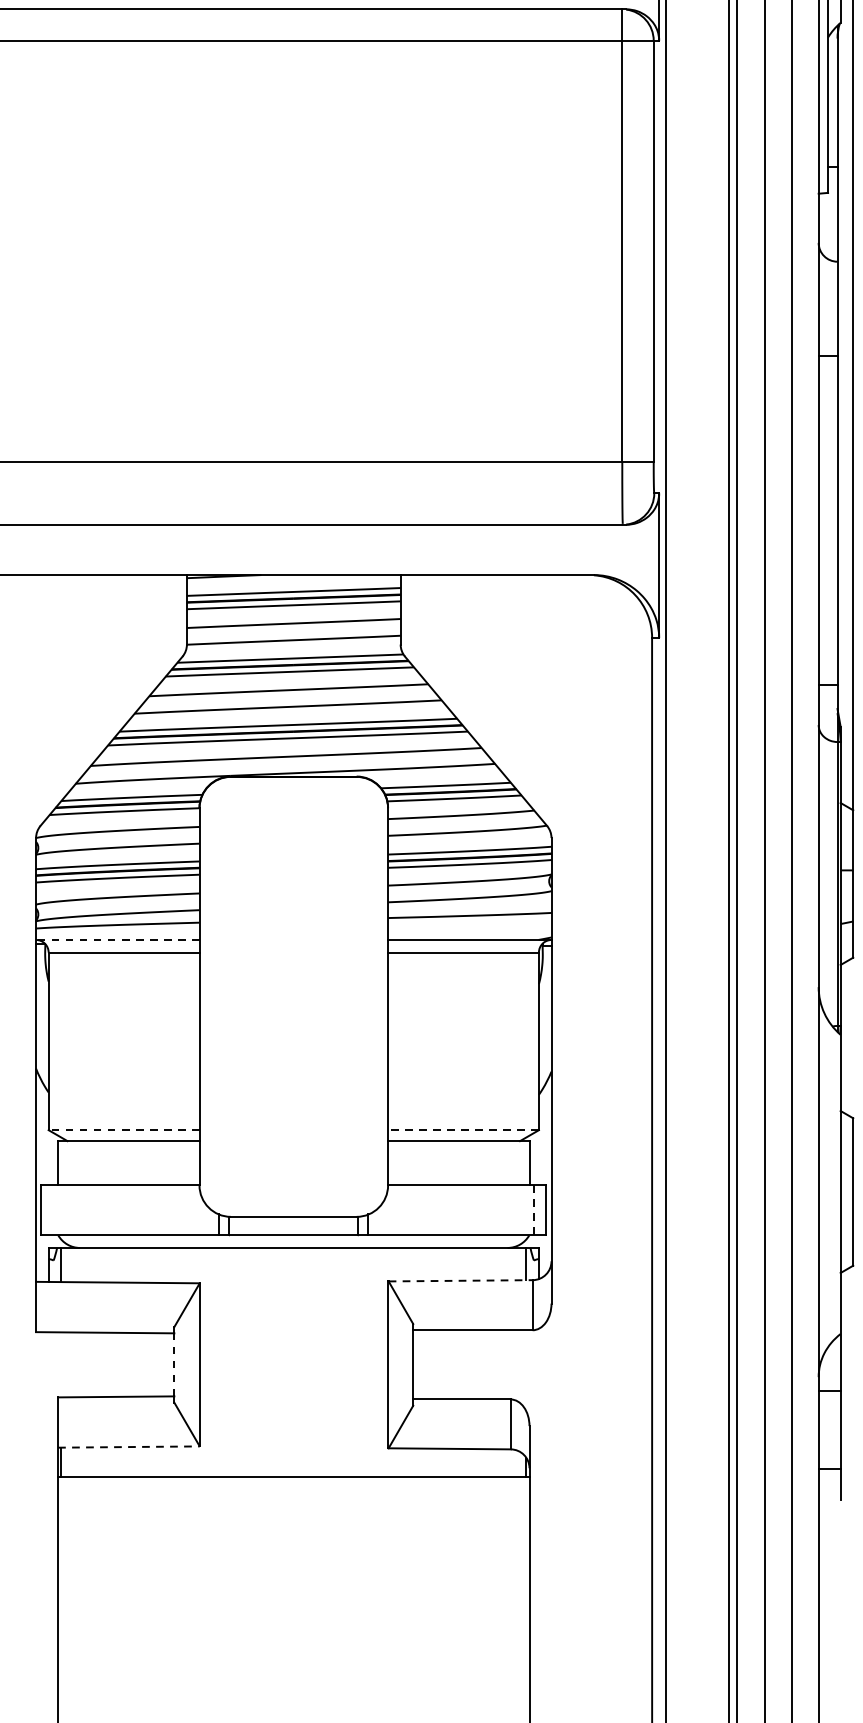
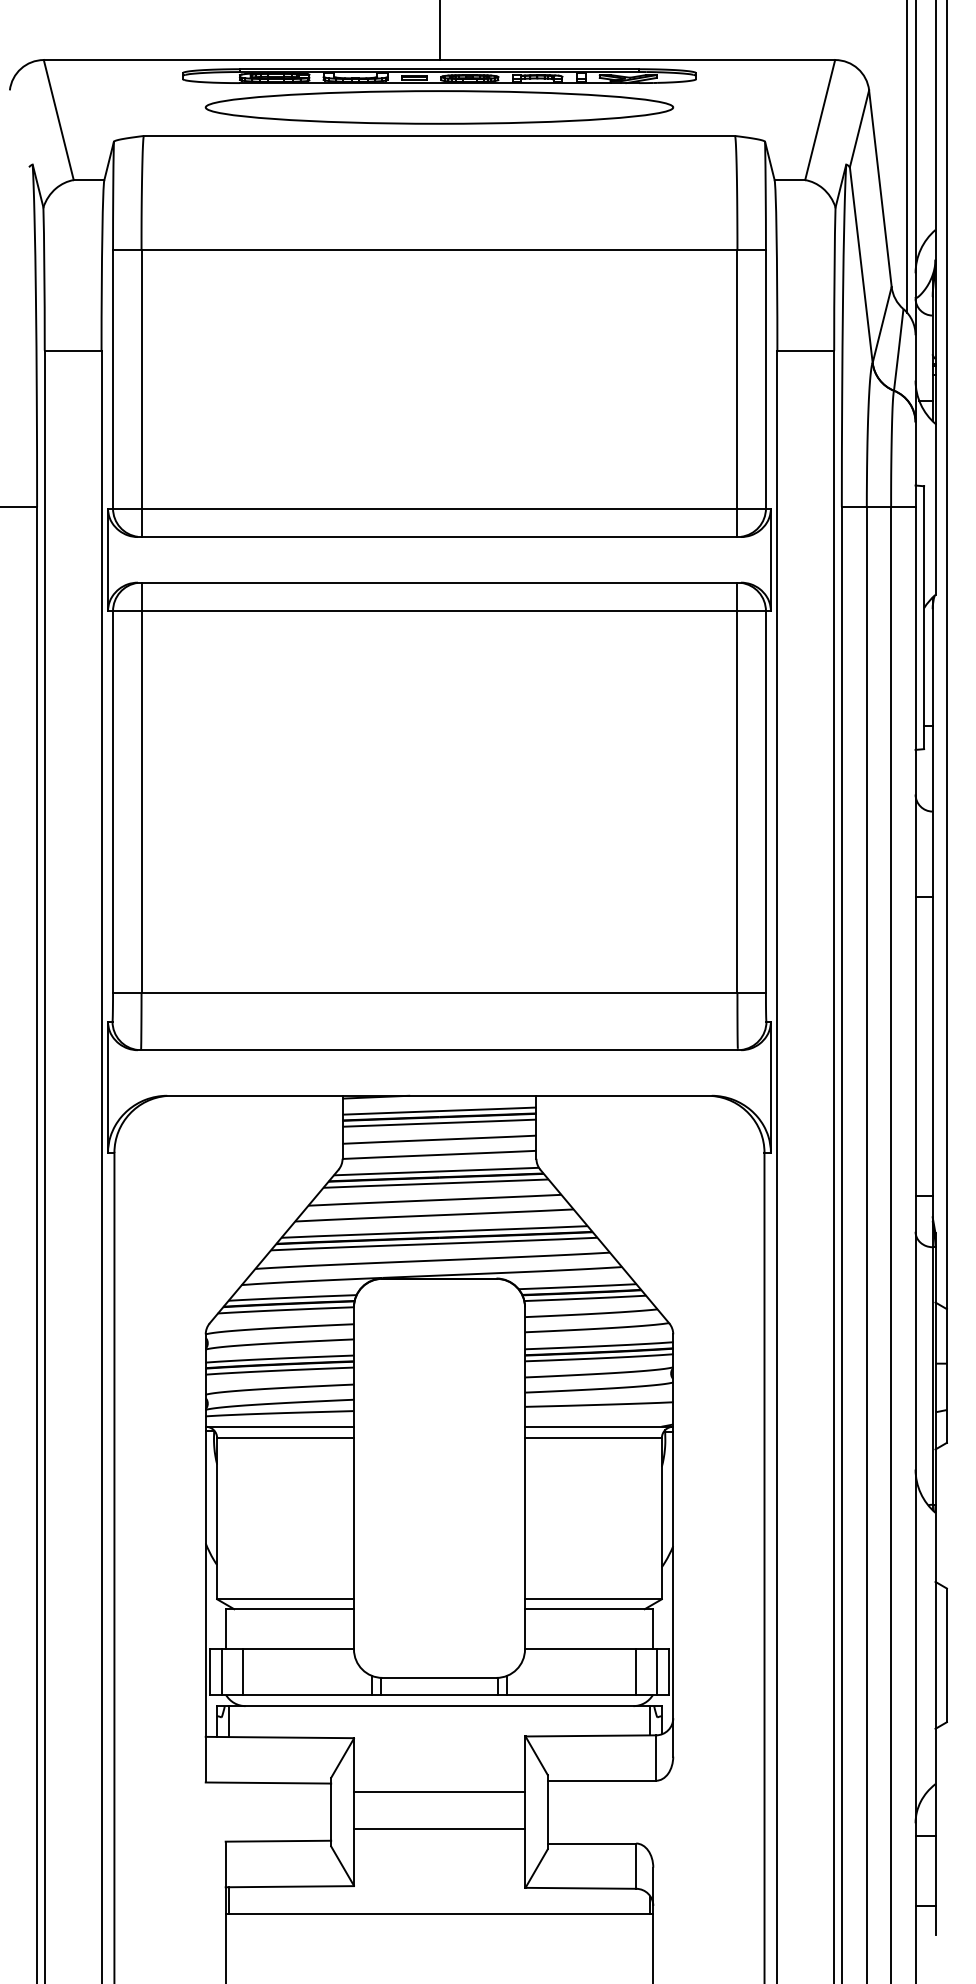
line: (117, 939) -> (279, 1426), dashed -> solid
line: (124, 1130) -> (285, 1599), dashed -> solid
line: (462, 1130) -> (592, 1599), dashed -> solid
line: (53, 1209) -> (221, 1671), added
line: (77, 1209) -> (243, 1671), added
line: (509, 1209) -> (635, 1671), added
line: (534, 1209) -> (657, 1671), dashed -> solid
line: (461, 1280) -> (591, 1735), dashed -> solid
line: (293, 1342) -> (439, 1791), added
line: (174, 1365) -> (331, 1812), dashed -> solid
line: (293, 1382) -> (439, 1828), added
line: (129, 1446) -> (290, 1886), dashed -> solid

